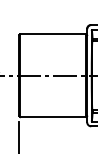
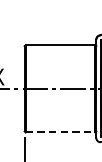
line: (53, 117) -> (60, 132), solid -> dashed

